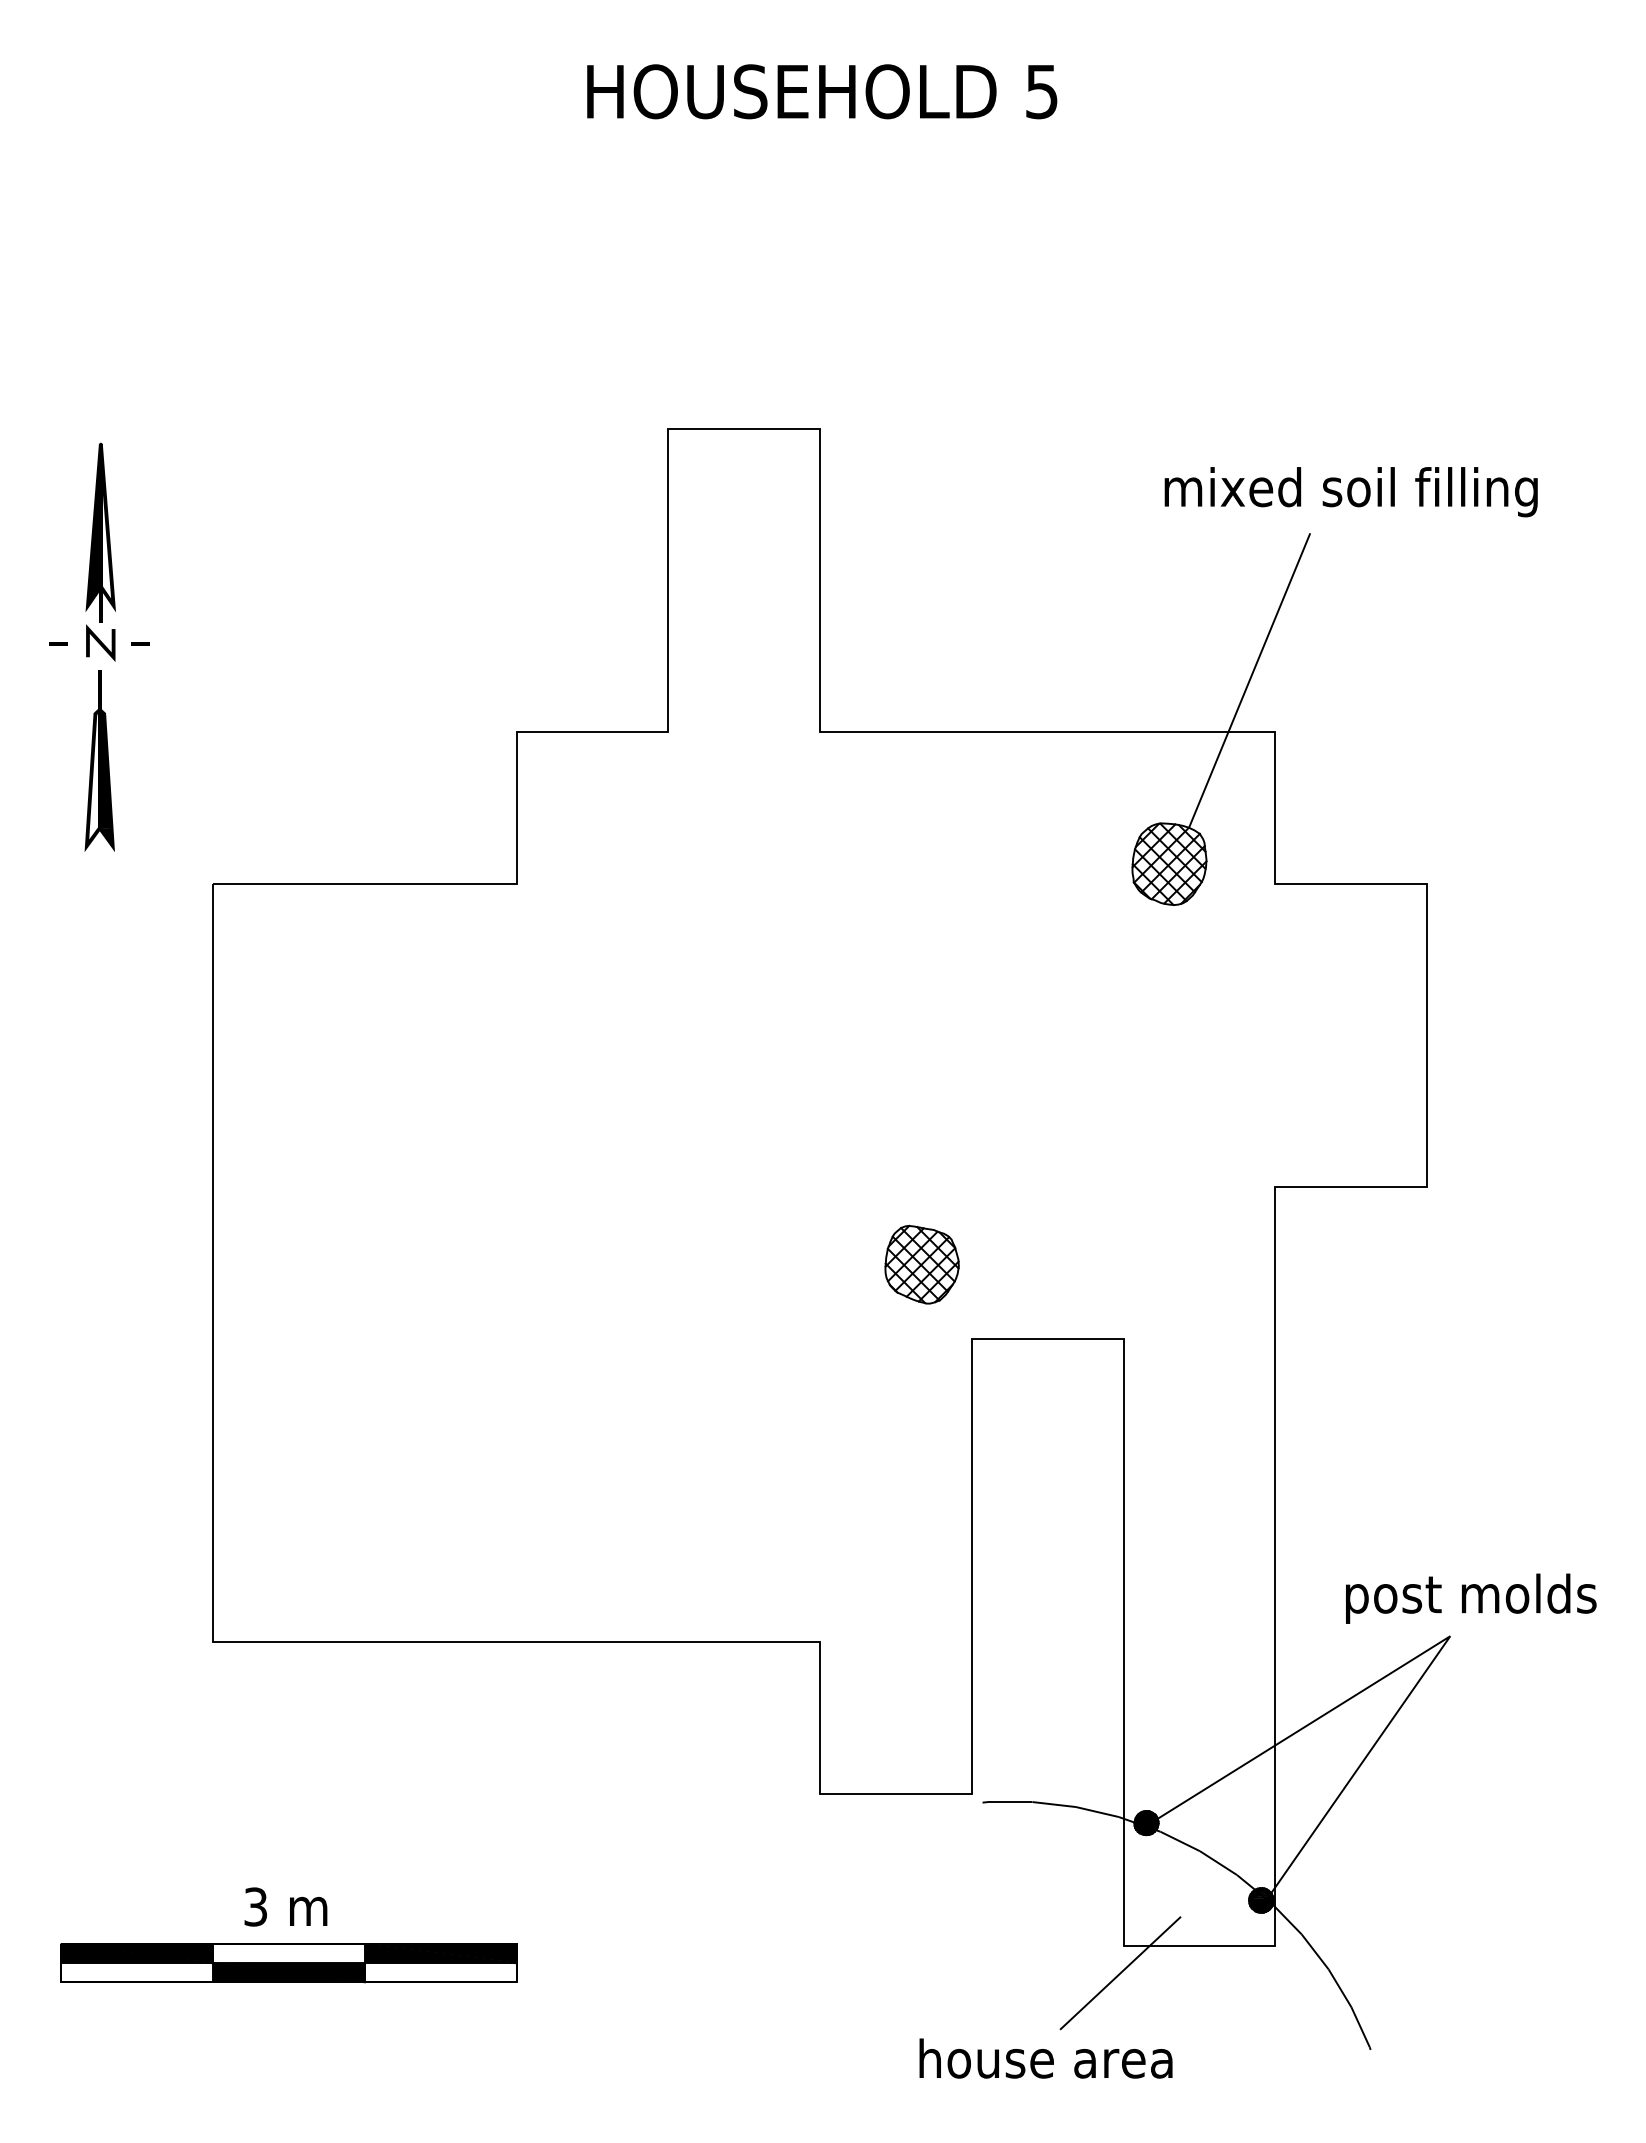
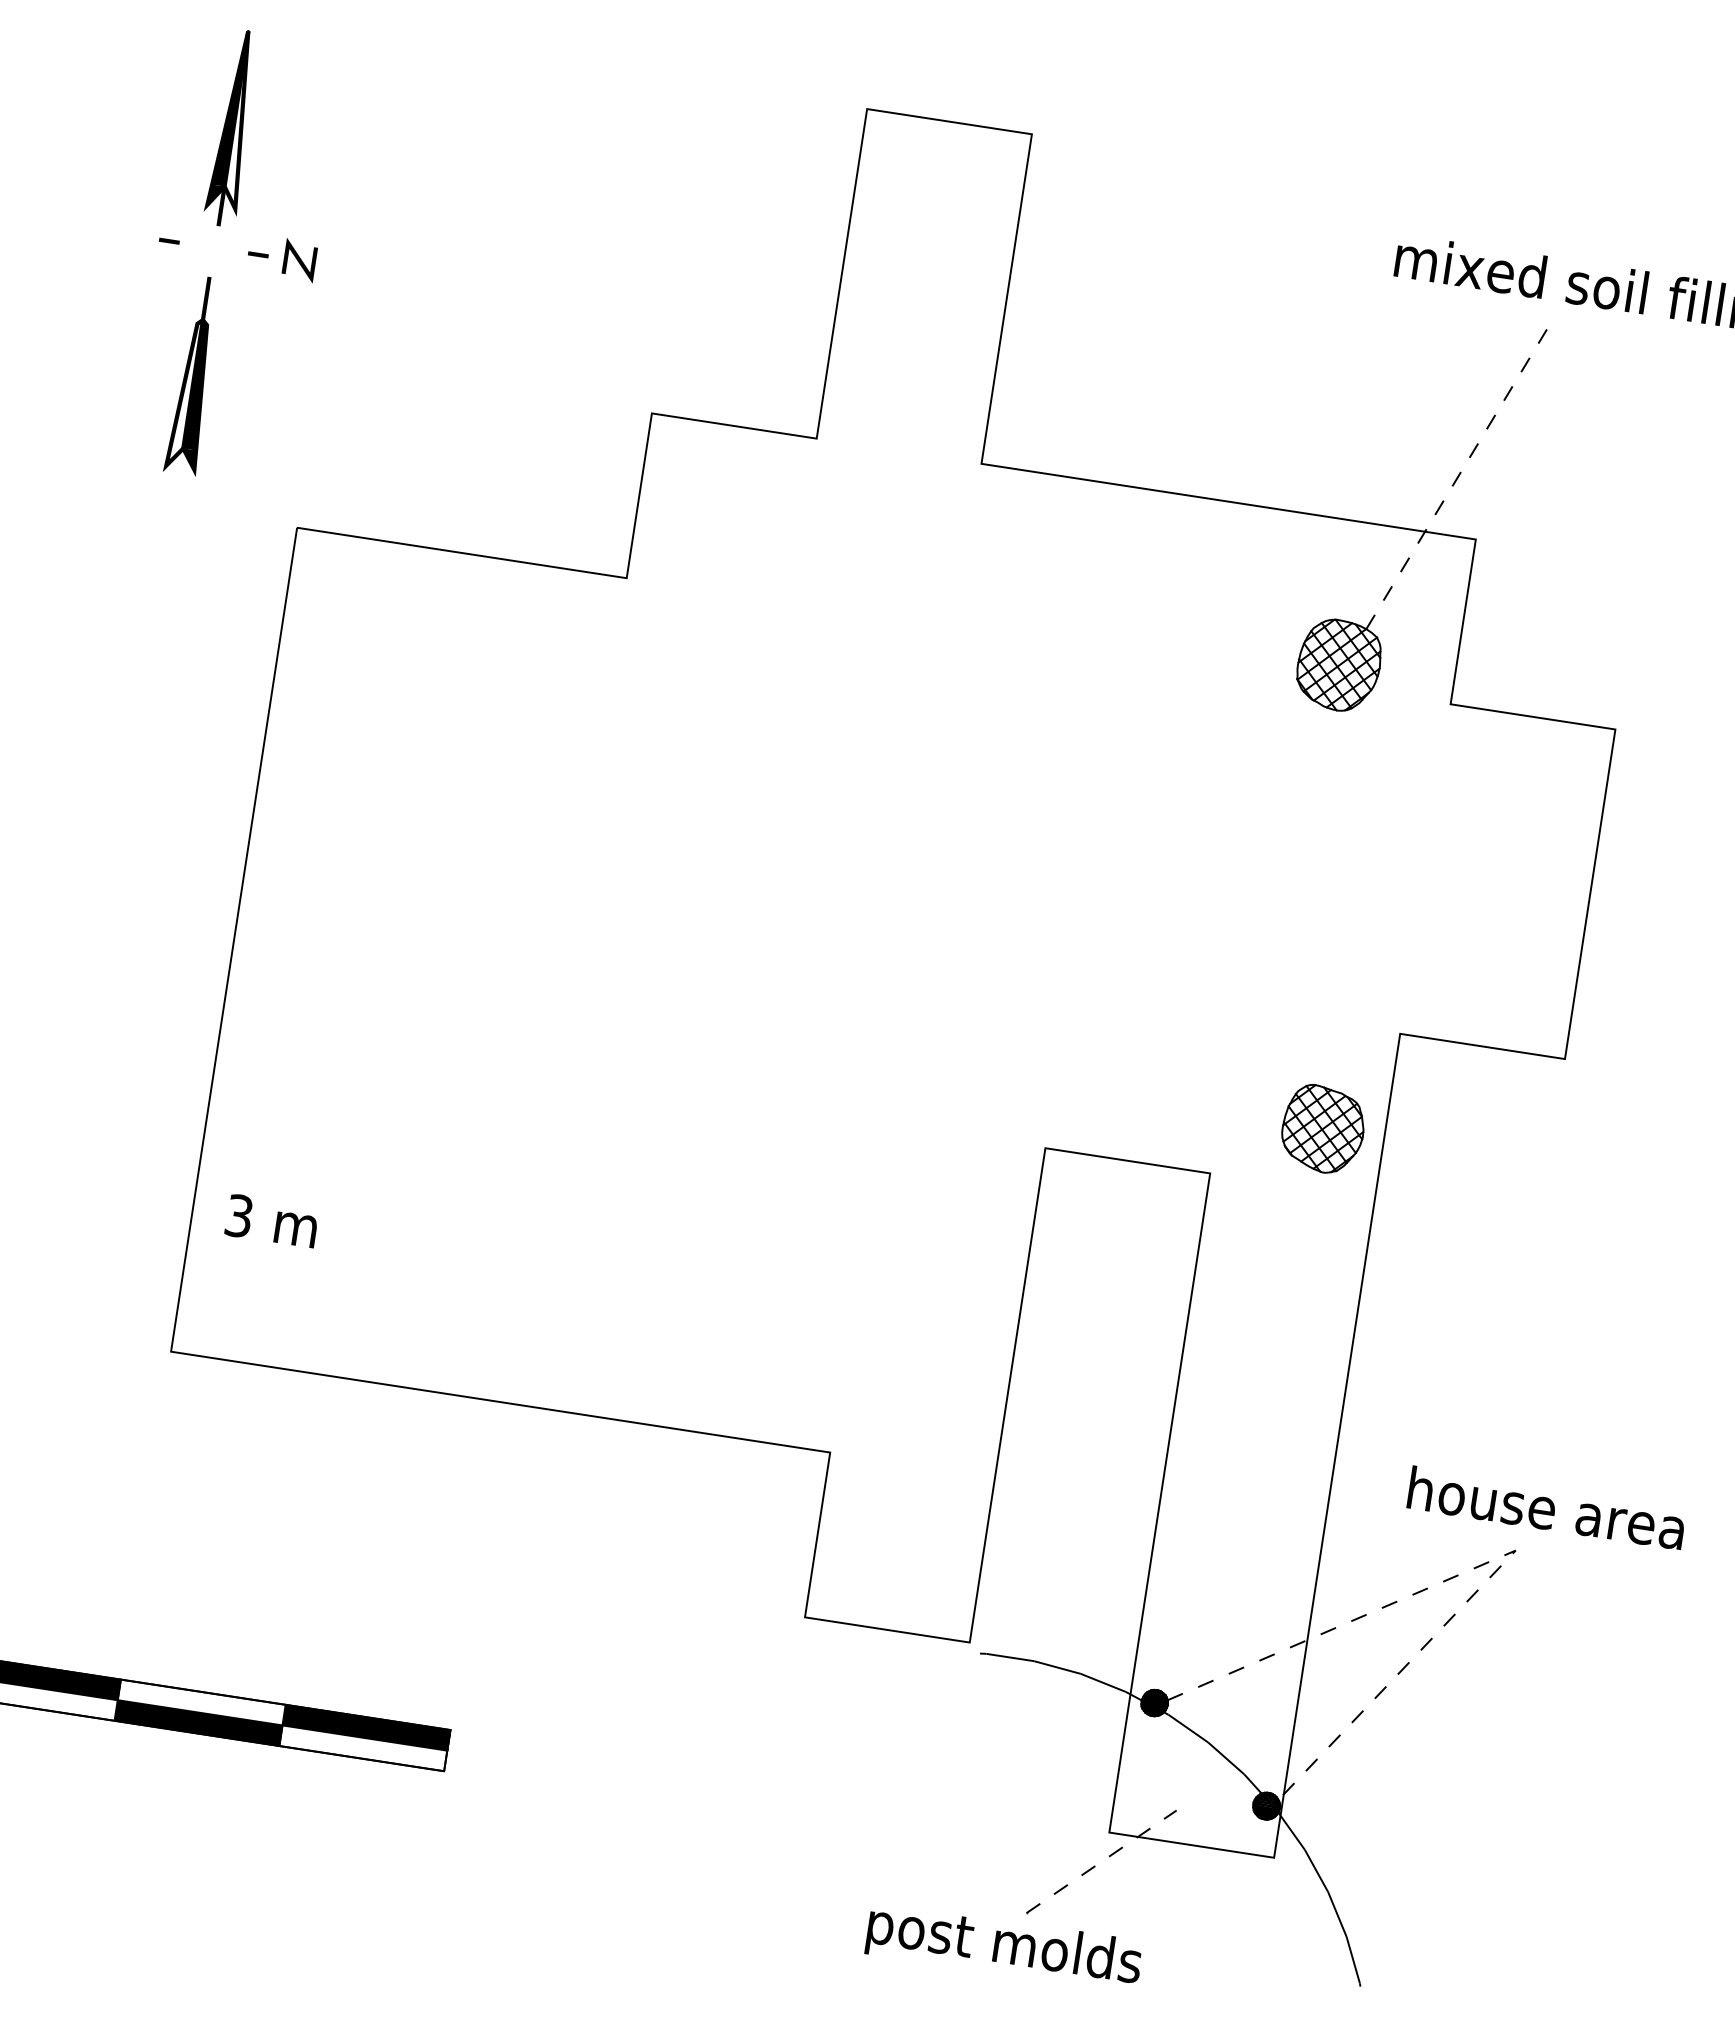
line: (100, 642) -> (299, 259), moved
line: (1249, 680) -> (1456, 479), solid -> dashed
part: (921, 1264) -> (1322, 1128), moved
text: (1472, 1598) -> (1546, 1513), post molds -> house area
line: (1437, 1644) -> (1500, 1557), solid -> dashed
text: (285, 1906) -> (271, 1220), moved
line: (1120, 1973) -> (1101, 1862), solid -> dashed
text: (1045, 2063) -> (1005, 1947), house area -> post molds

